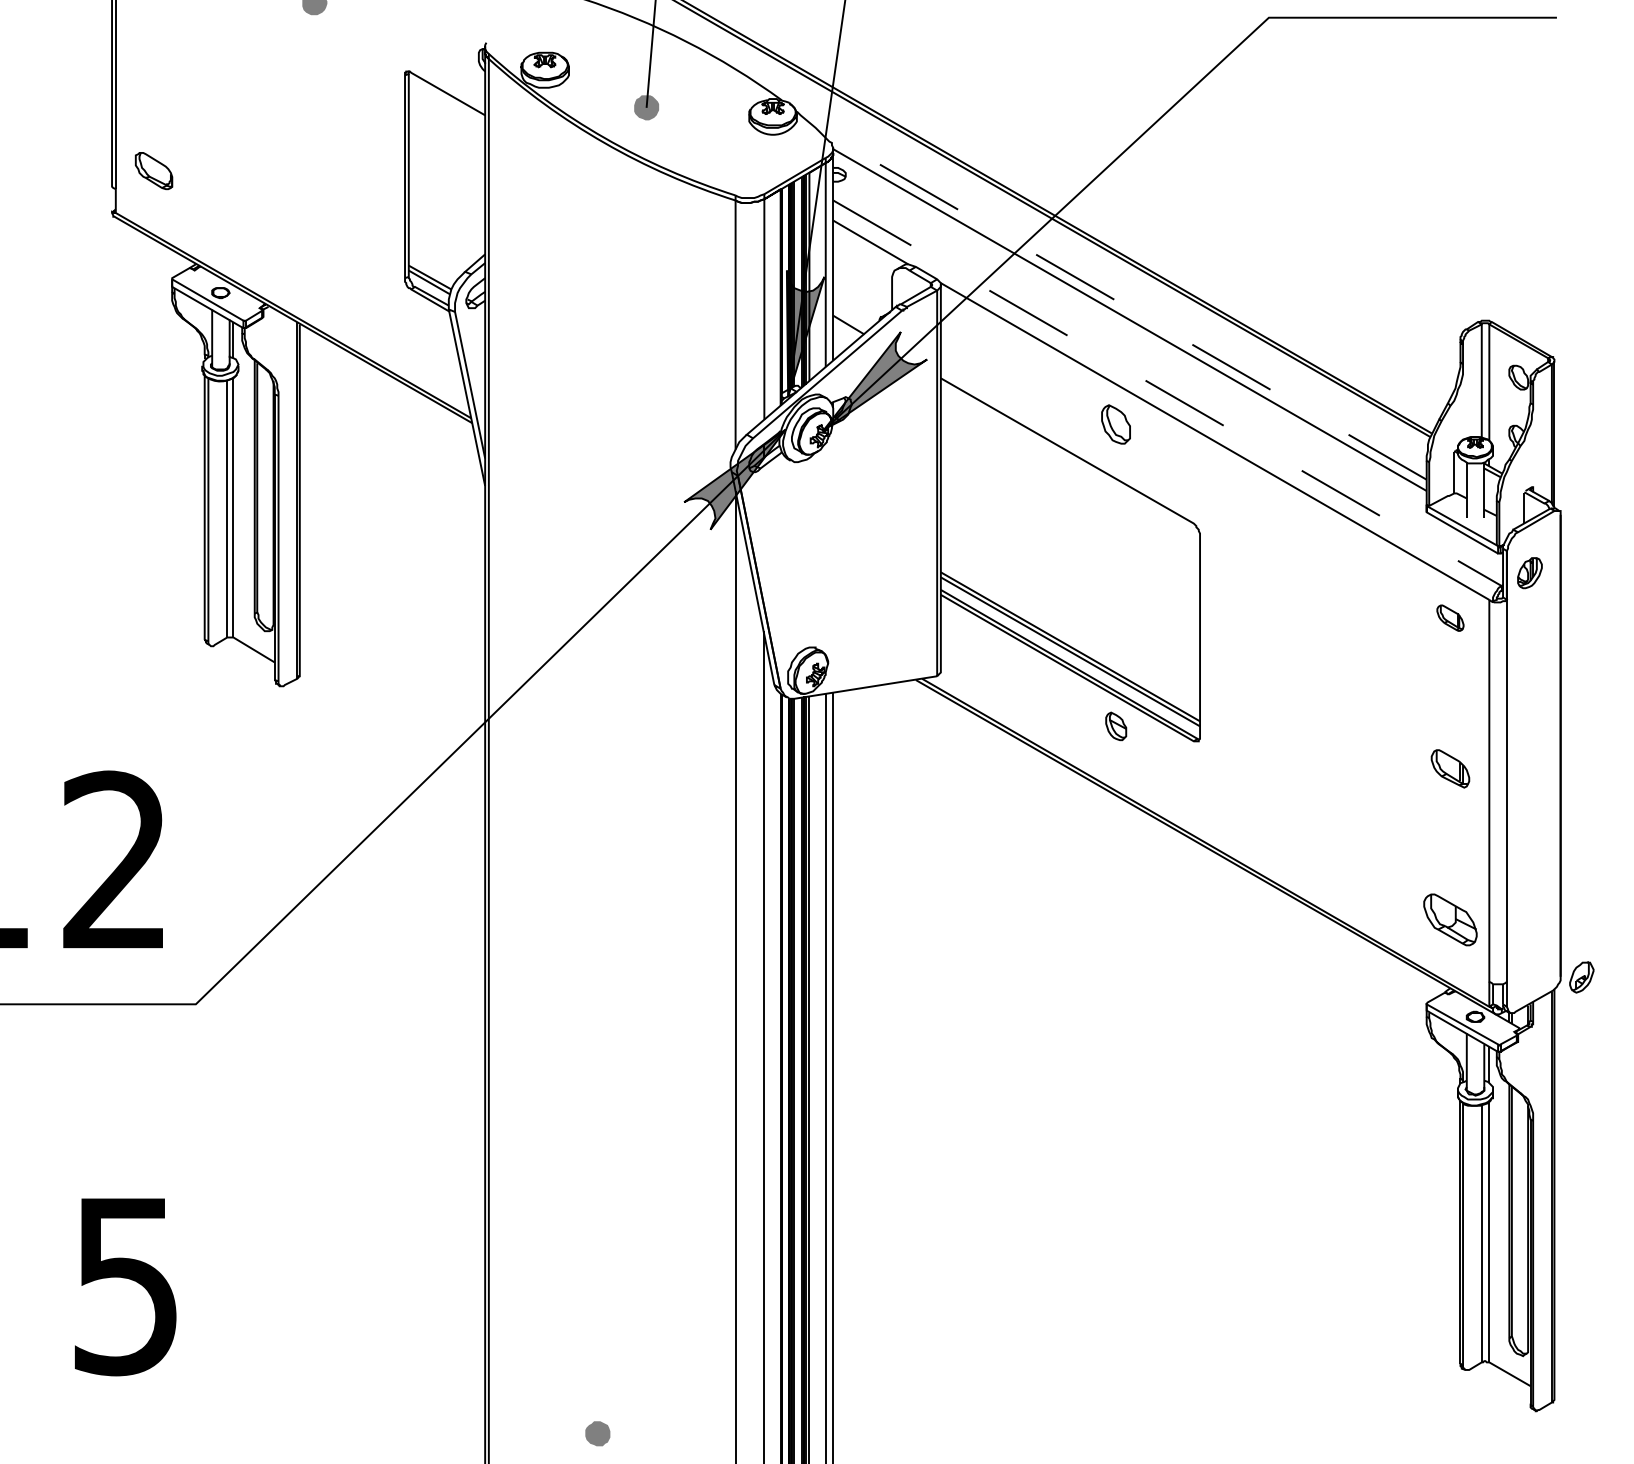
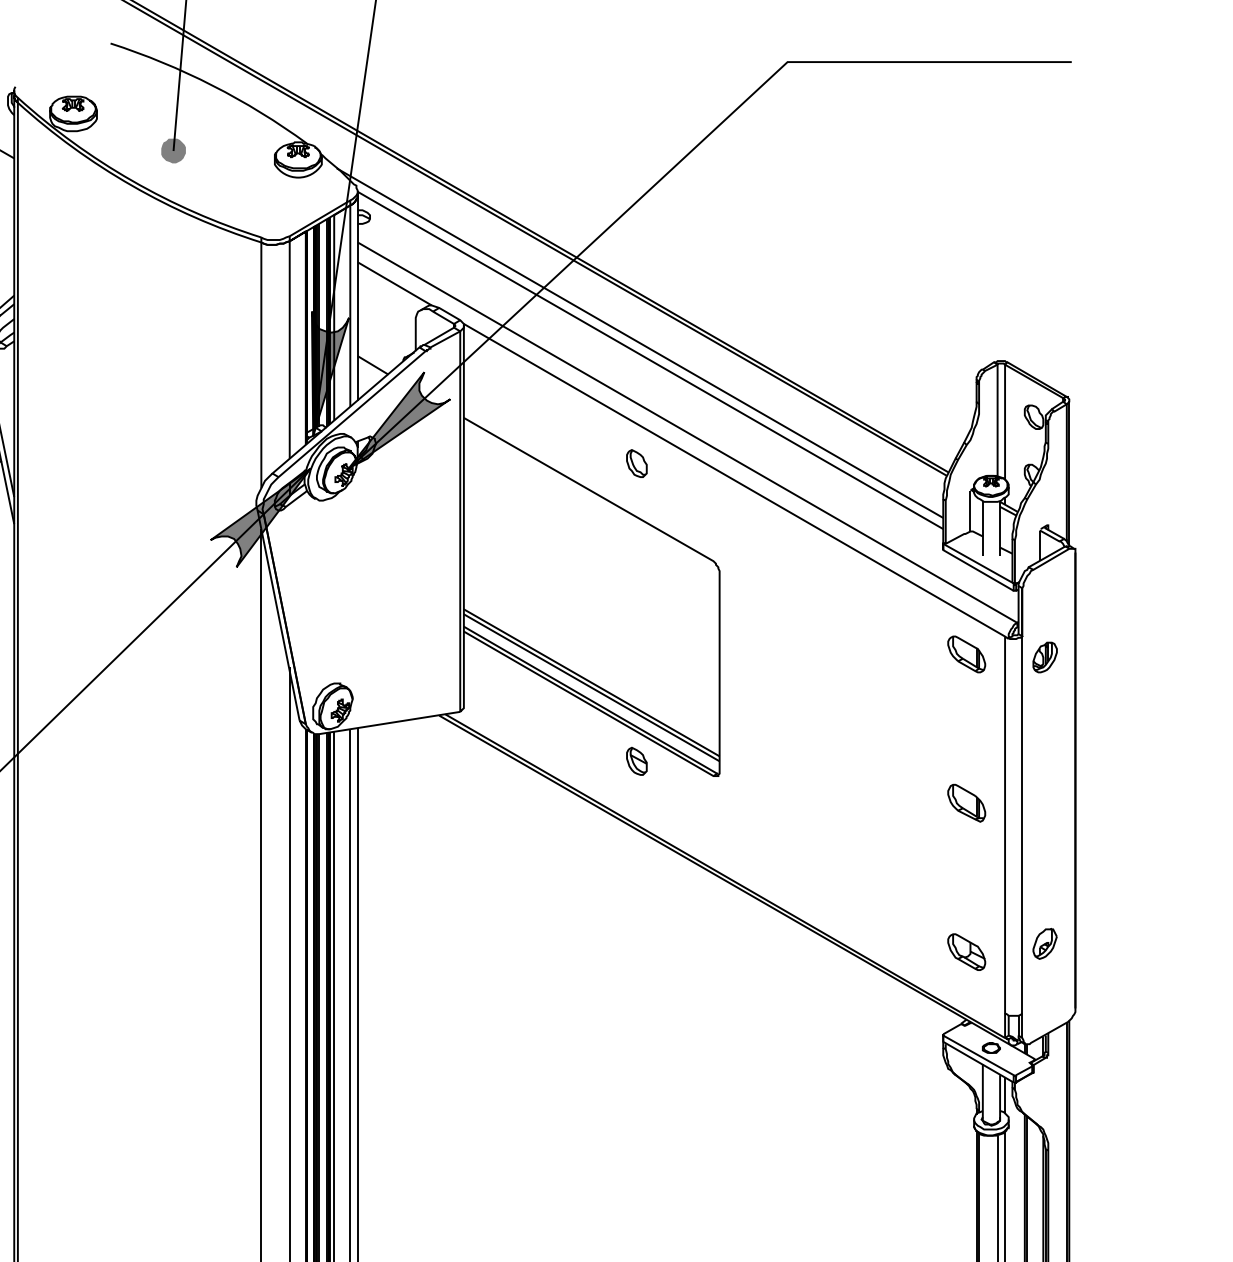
line: (1119, 302) -> (640, 343), dashed -> solid
line: (1169, 394) -> (689, 433), dashed -> solid
part: (1116, 424) -> (637, 463), size x0.71
part: (1529, 573) -> (1044, 657), moved
part: (1450, 618) -> (966, 654), size x1.43
part: (1450, 919) -> (966, 951), size x0.71
part: (1581, 977) -> (1044, 943), moved

